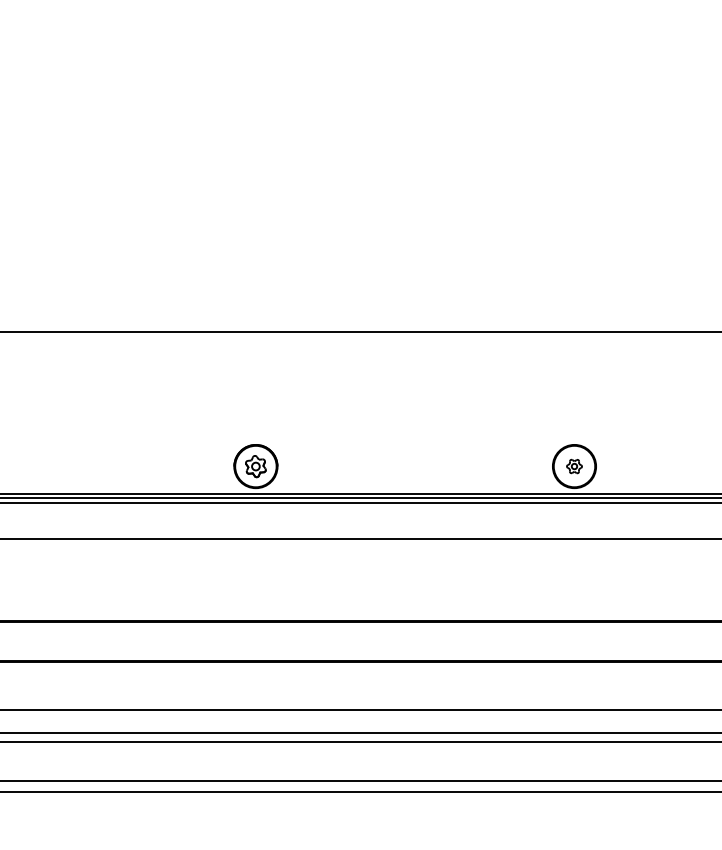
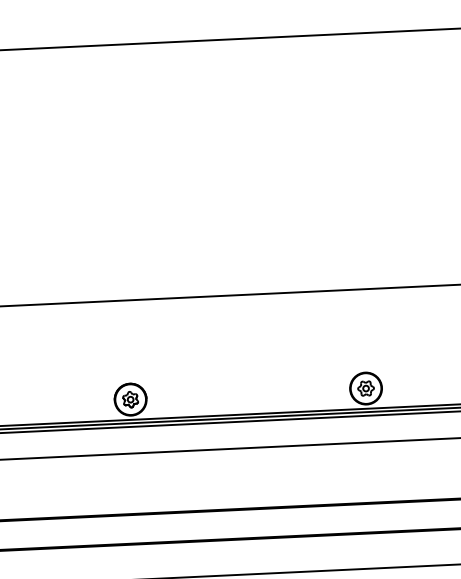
part: (574, 466) -> (366, 388), size x1.43

